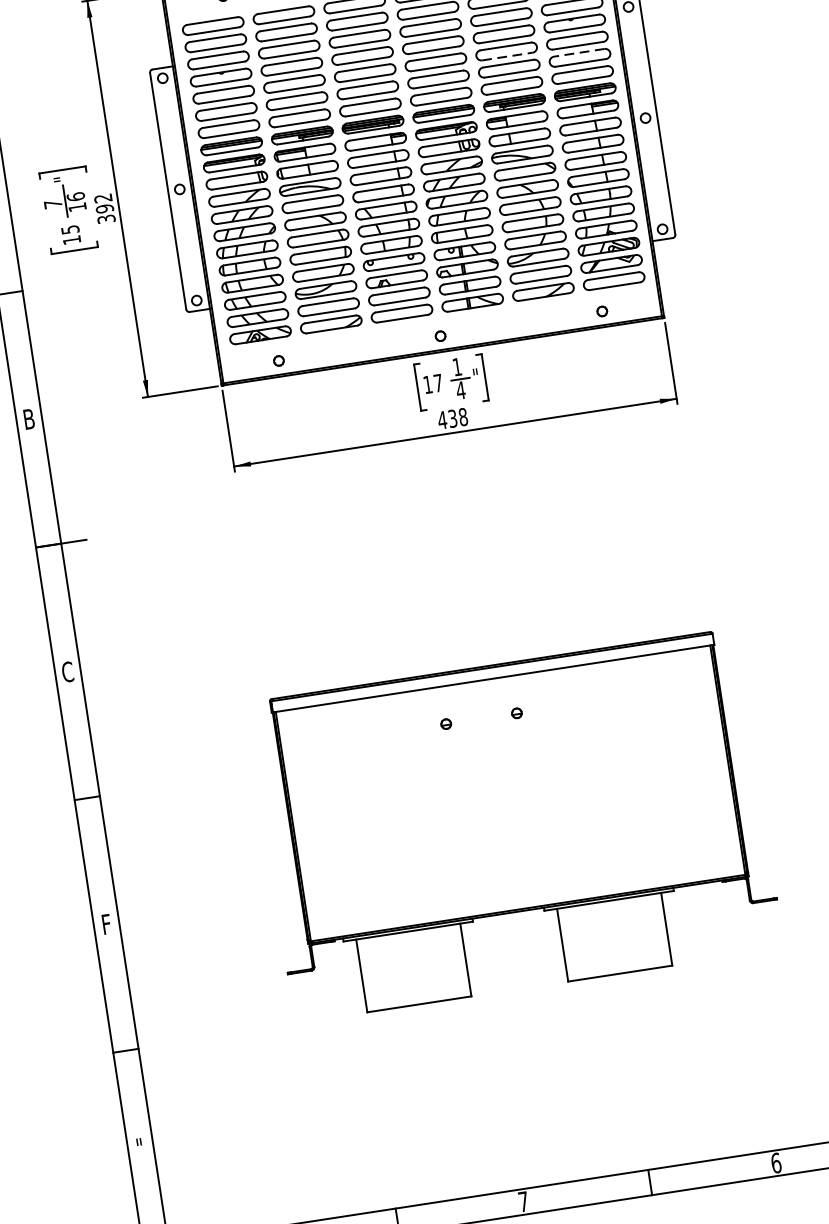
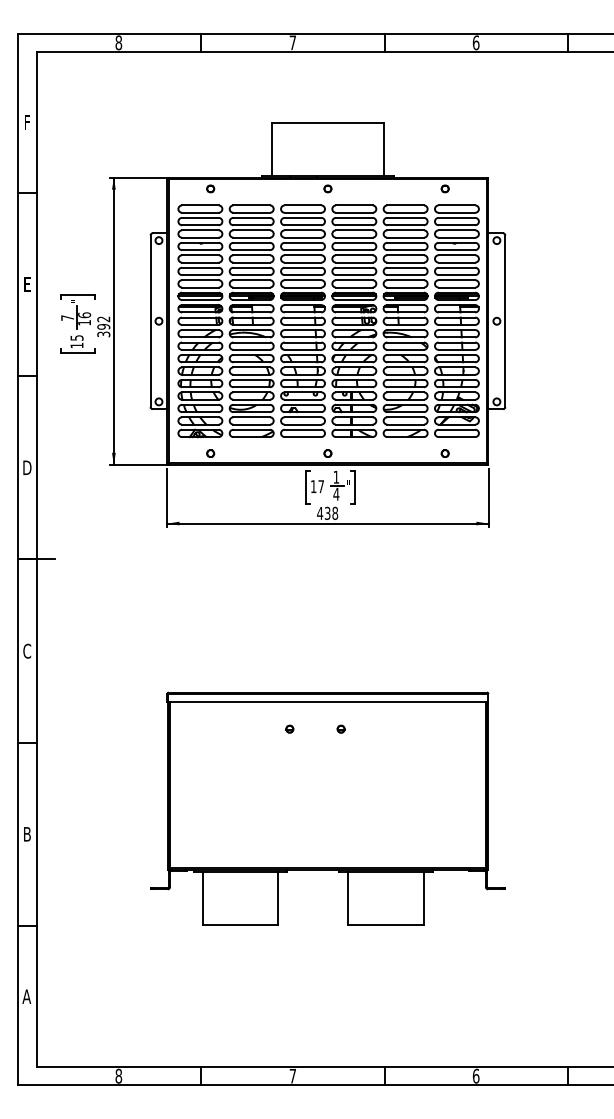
line: (578, 52) -> (456, 267), dashed -> solid
line: (508, 56) -> (406, 262), dashed -> solid
text: (29, 418) -> (27, 467), B -> D
text: (106, 924) -> (27, 834), F -> B
text: (139, 1148) -> (26, 996), " -> A

